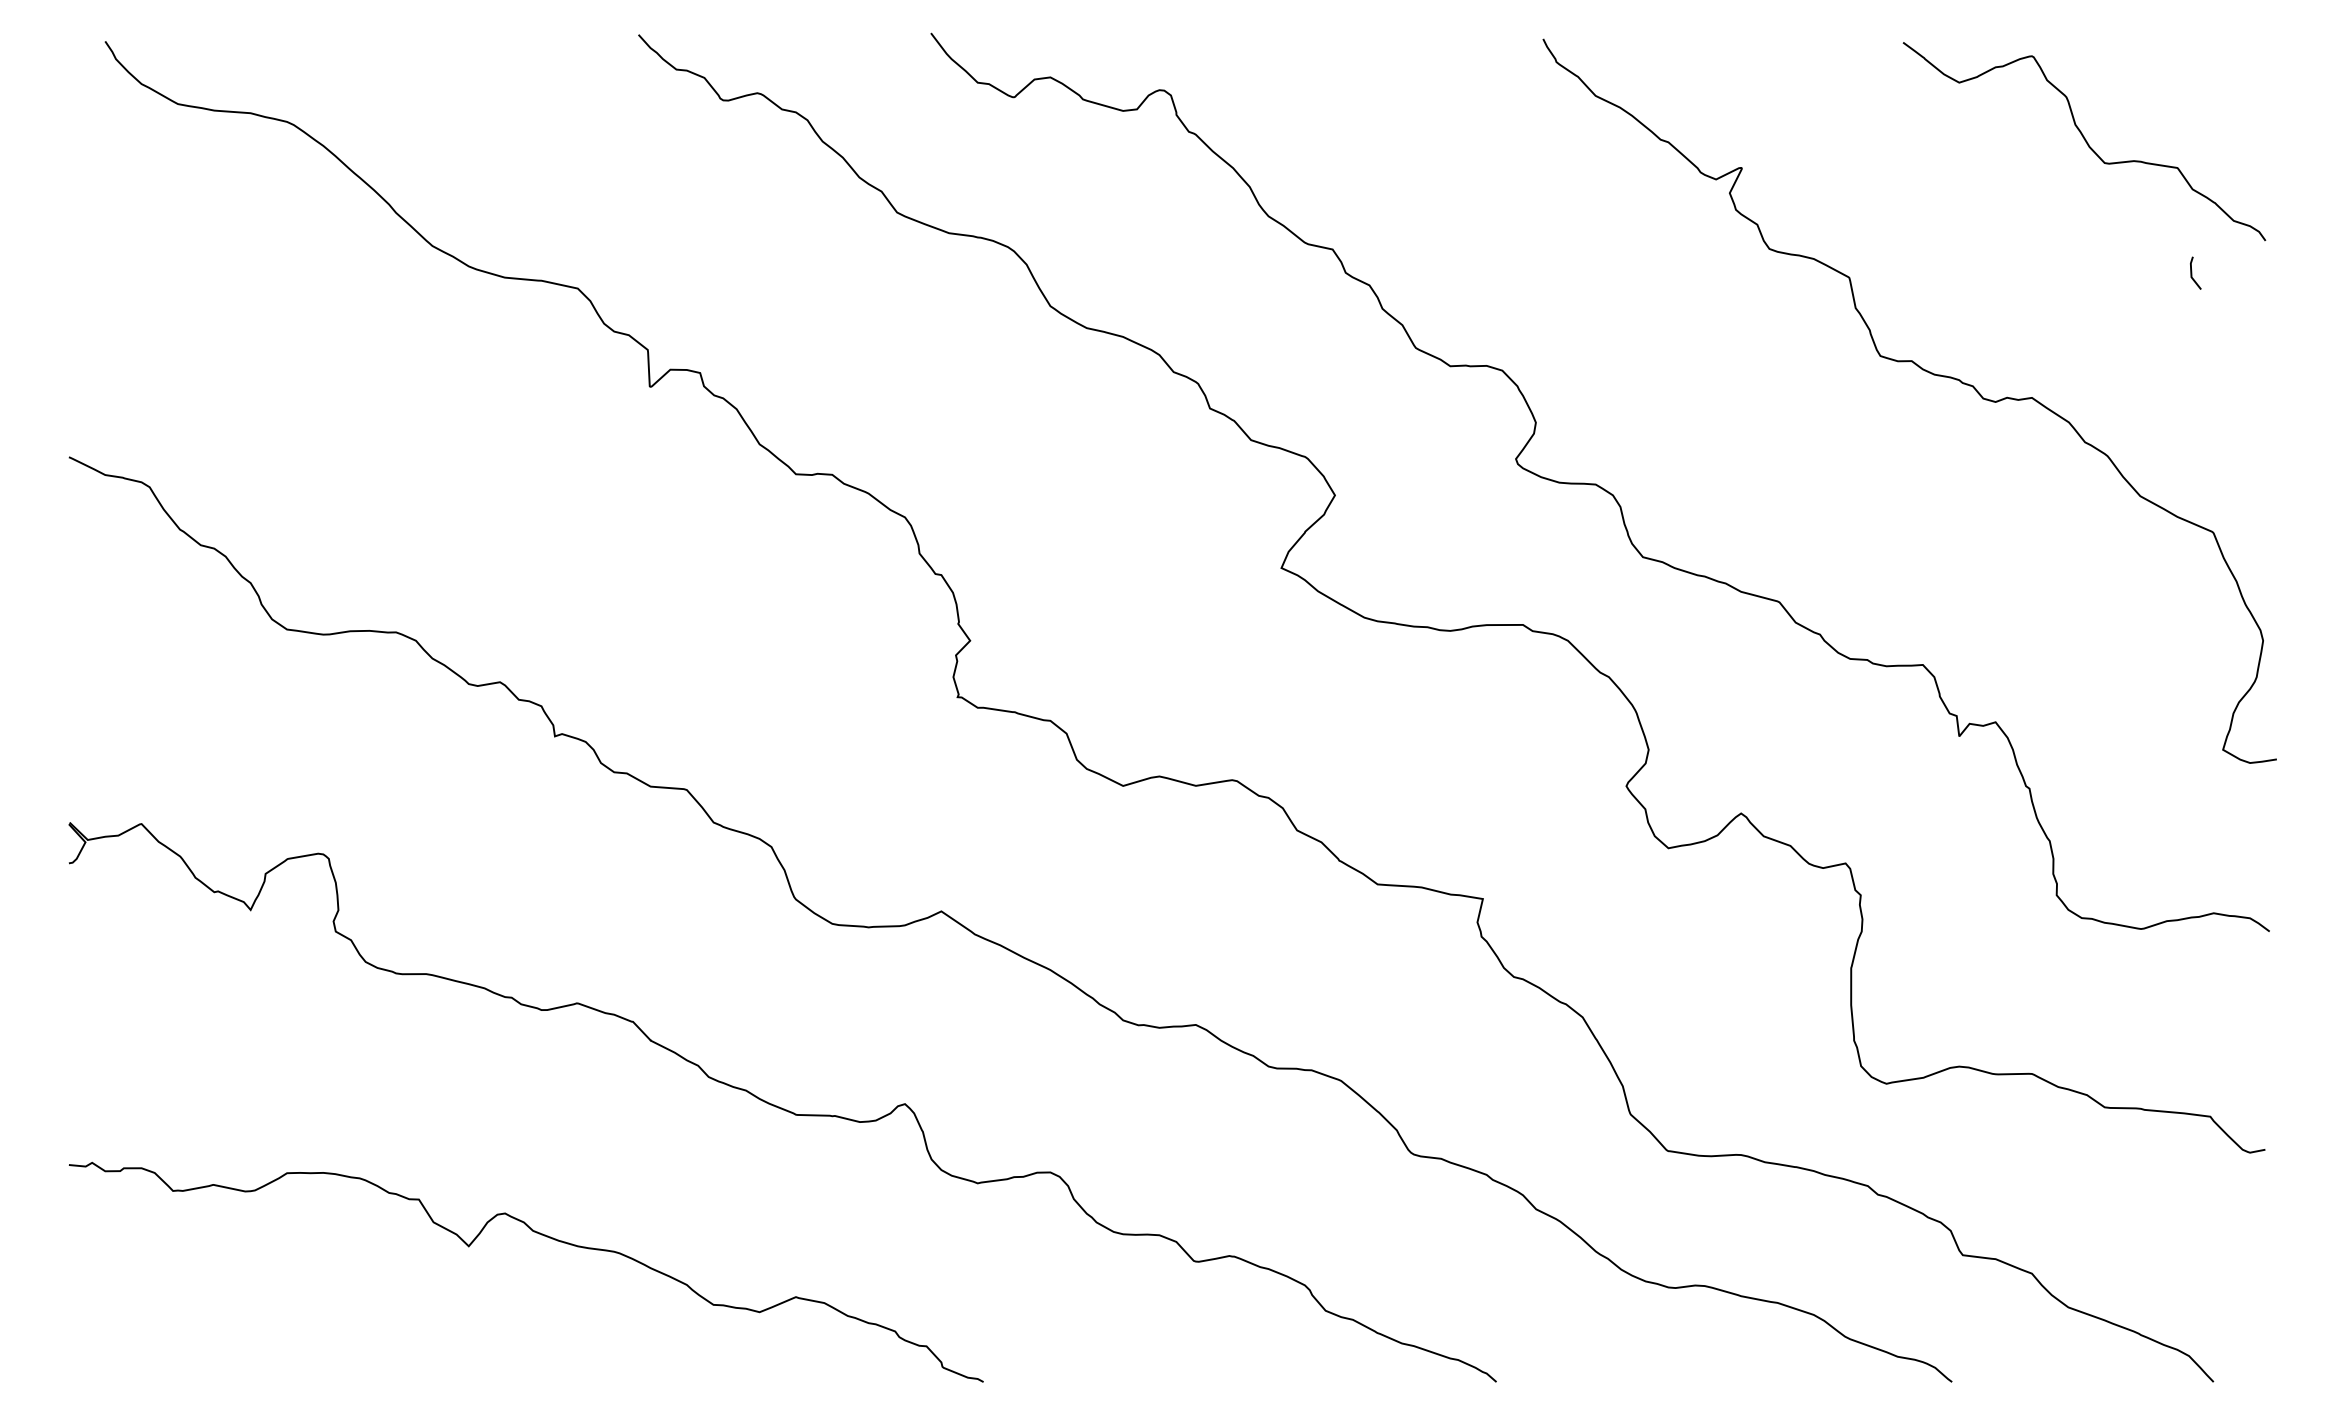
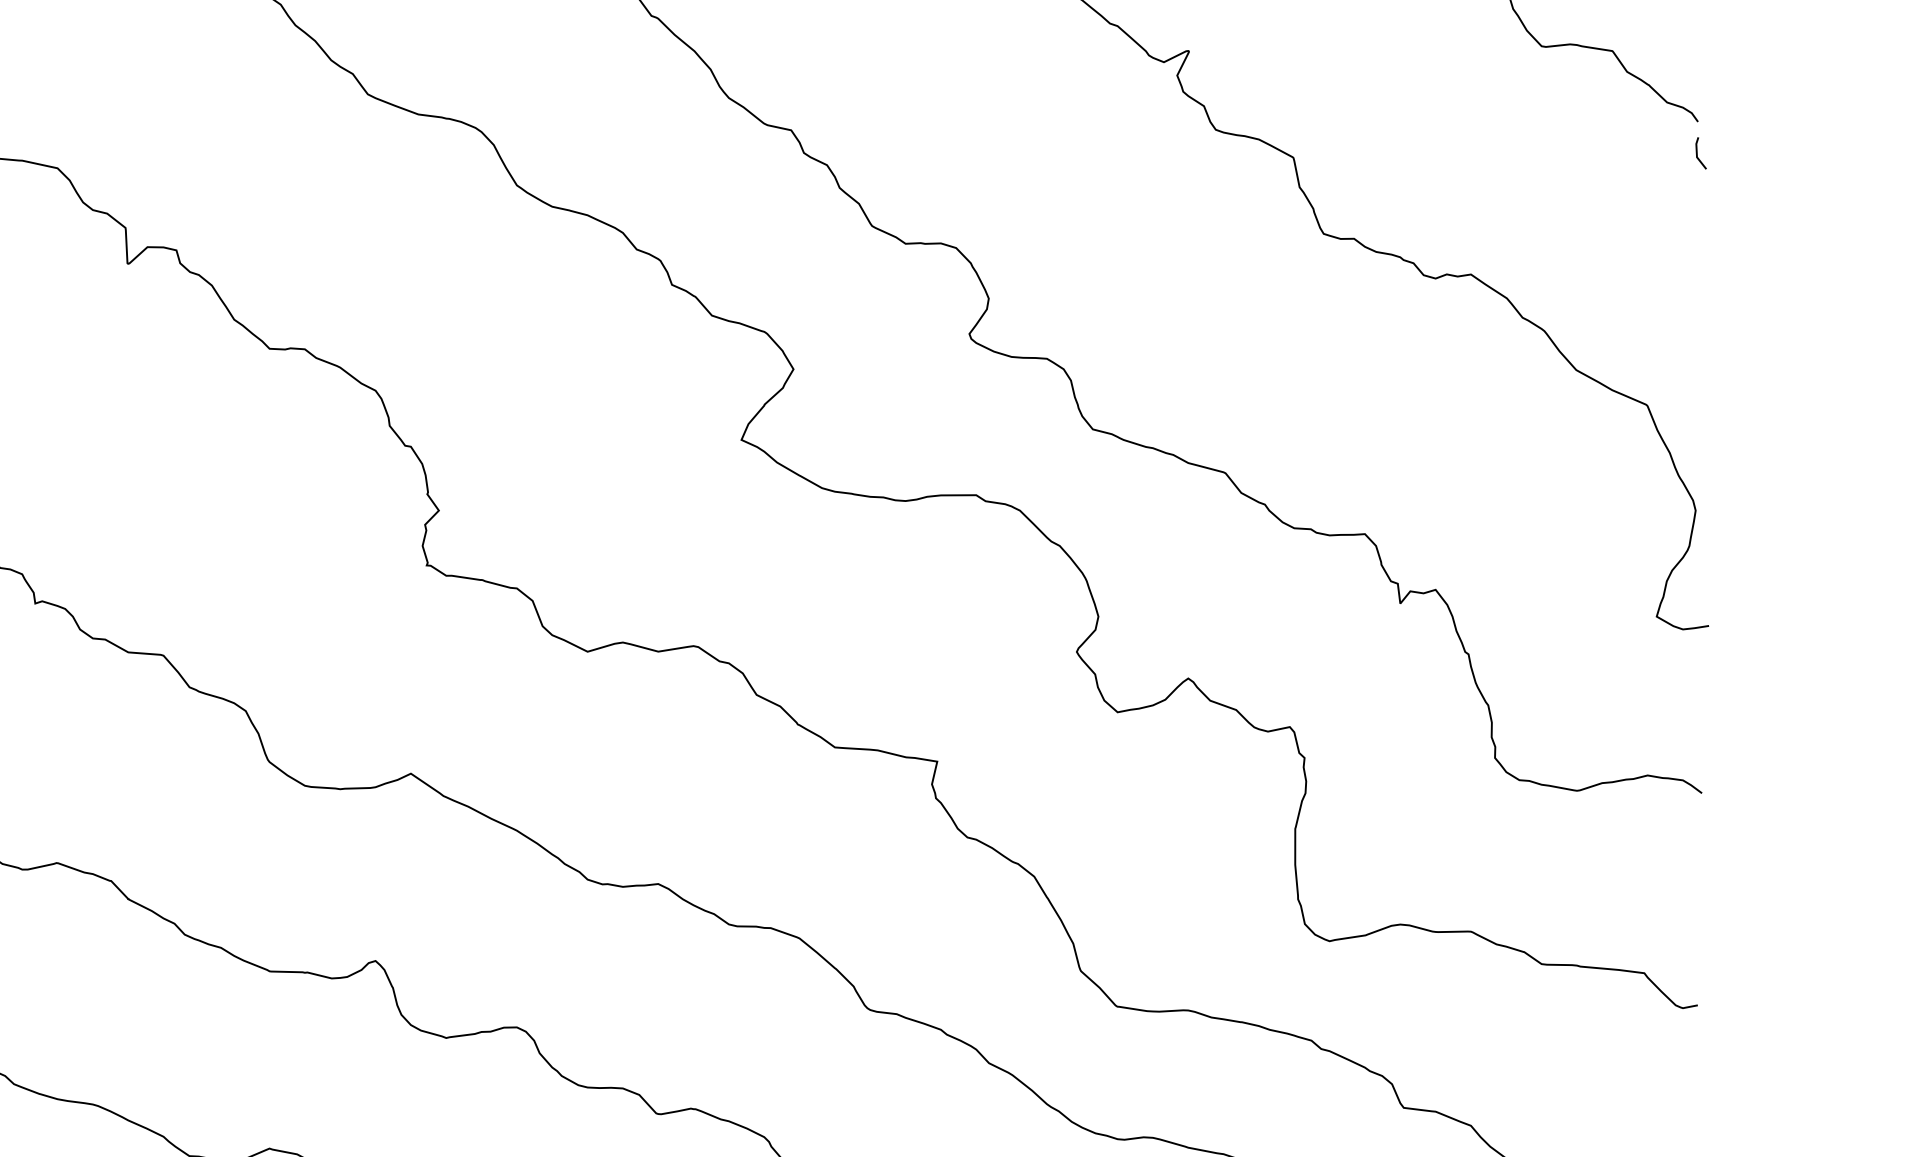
line: (2192, 272) -> (1697, 152), moved

